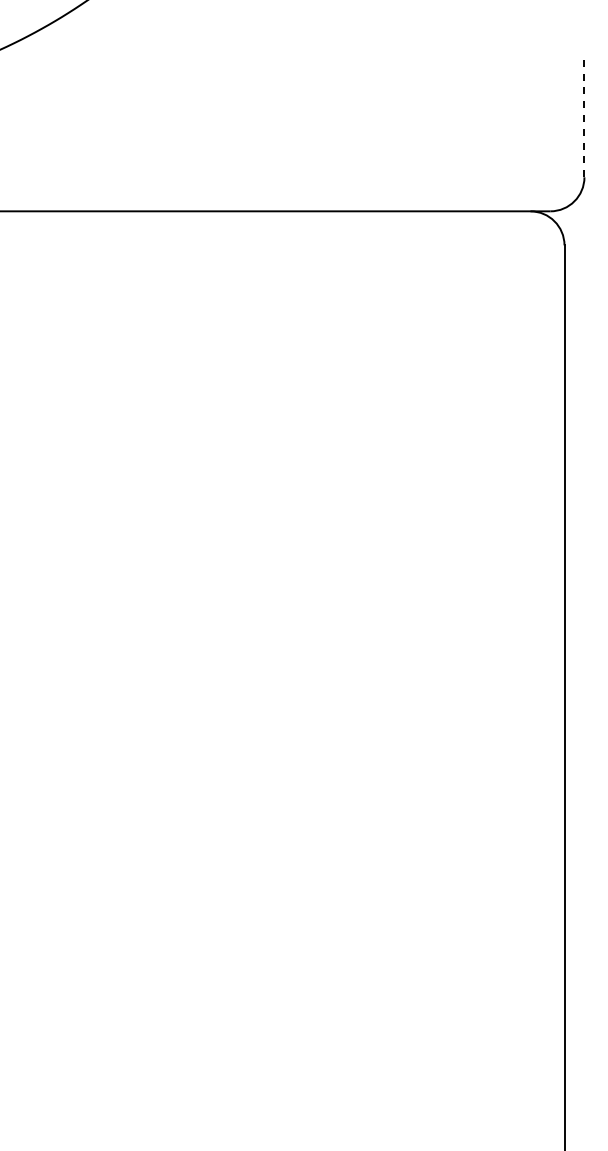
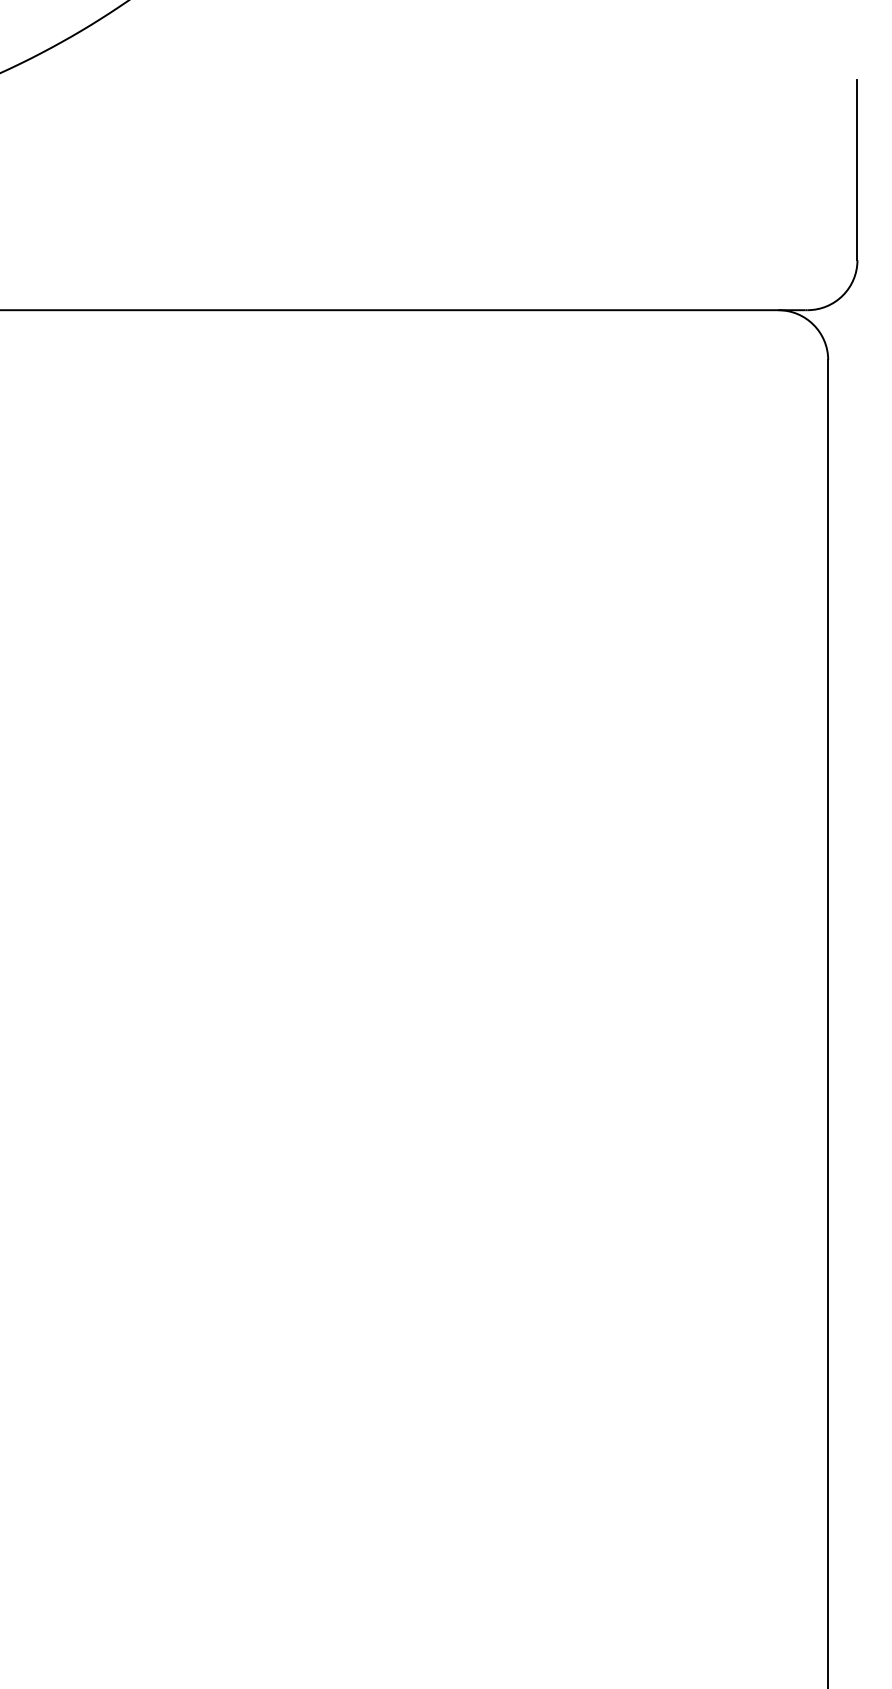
line: (584, 115) -> (857, 169), dashed -> solid

